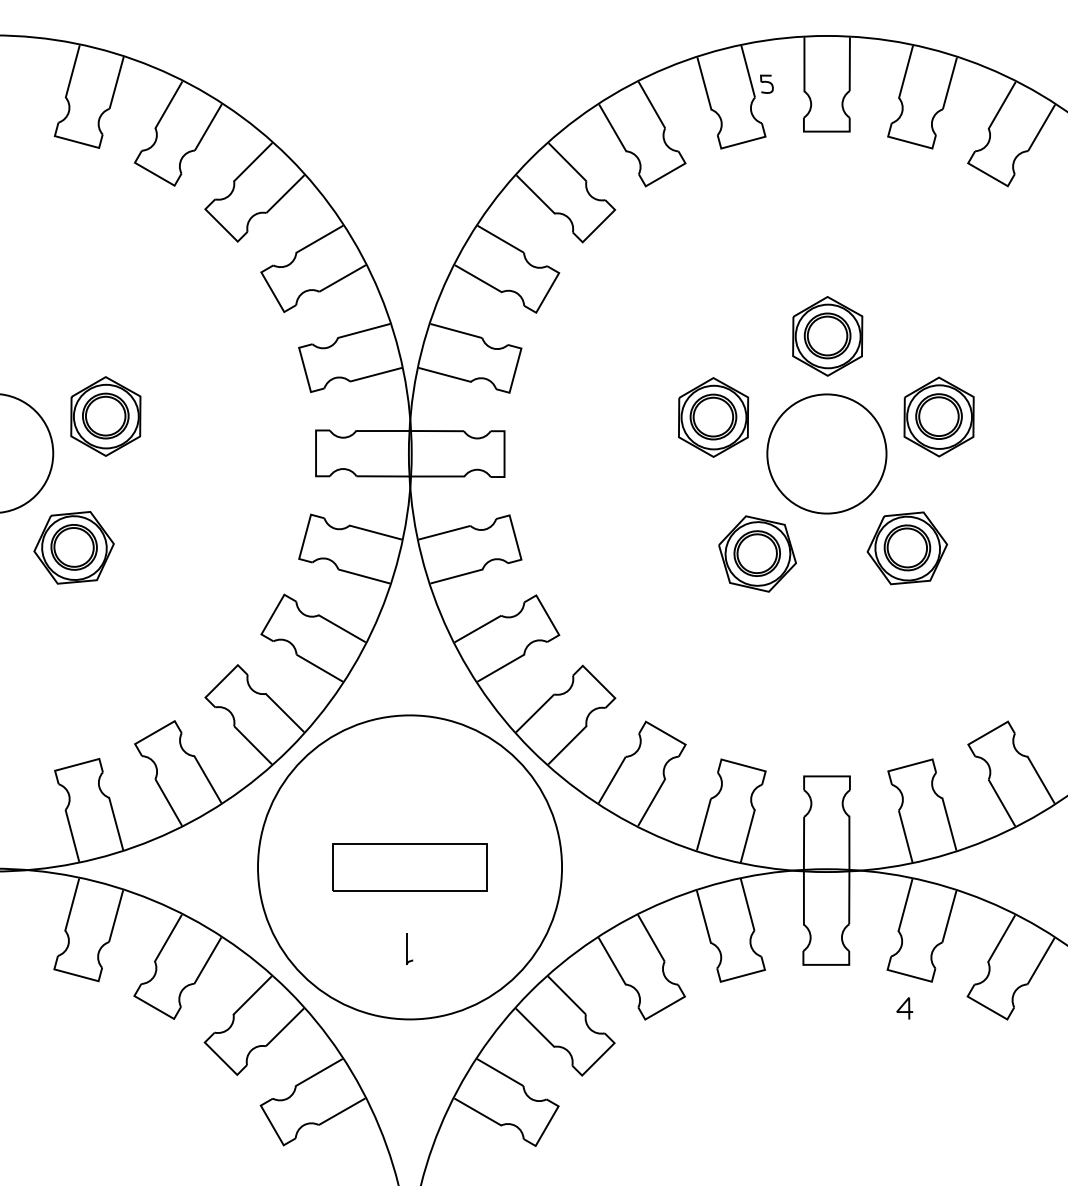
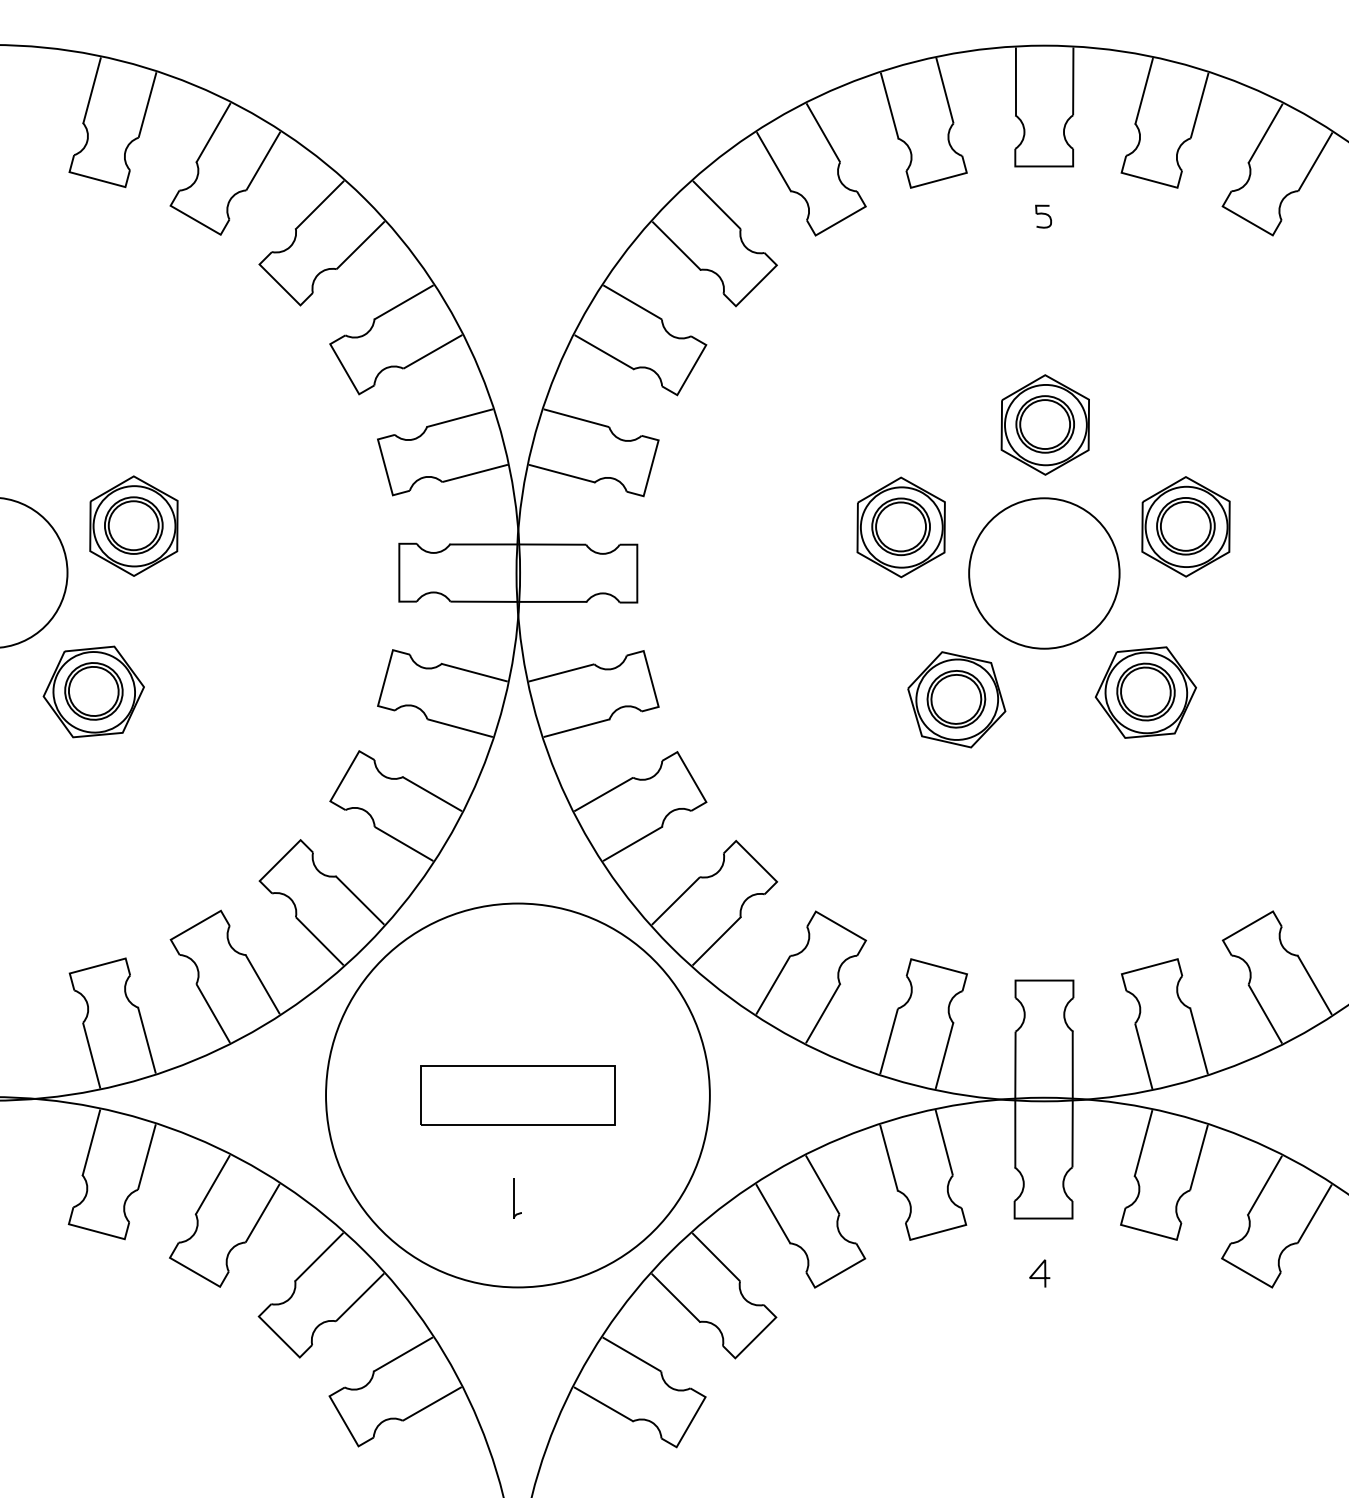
part: (766, 84) -> (1043, 216), moved
curve: (903, 1006) -> (1037, 1270), moved

